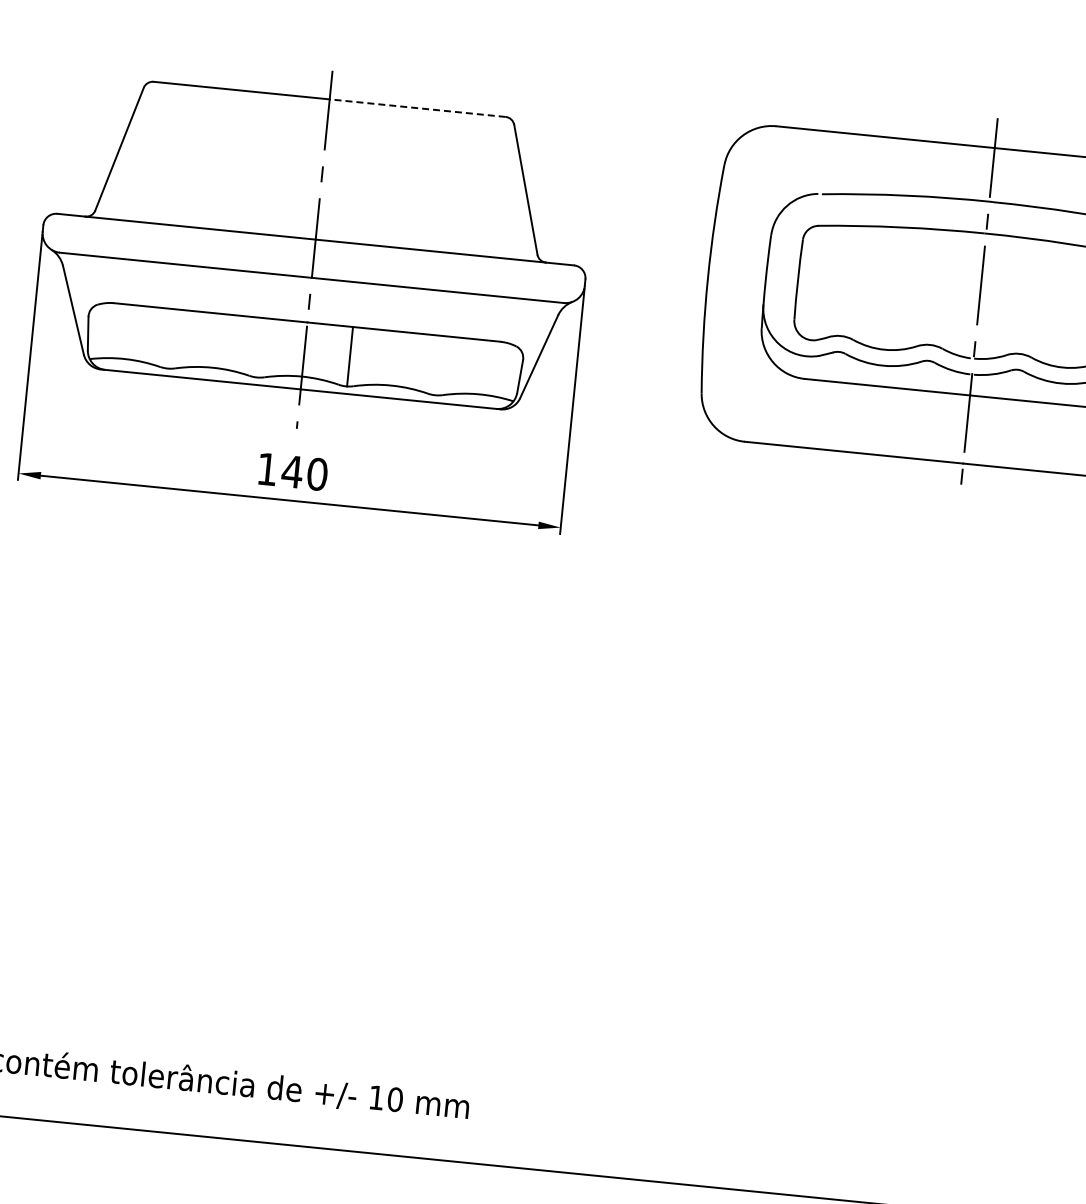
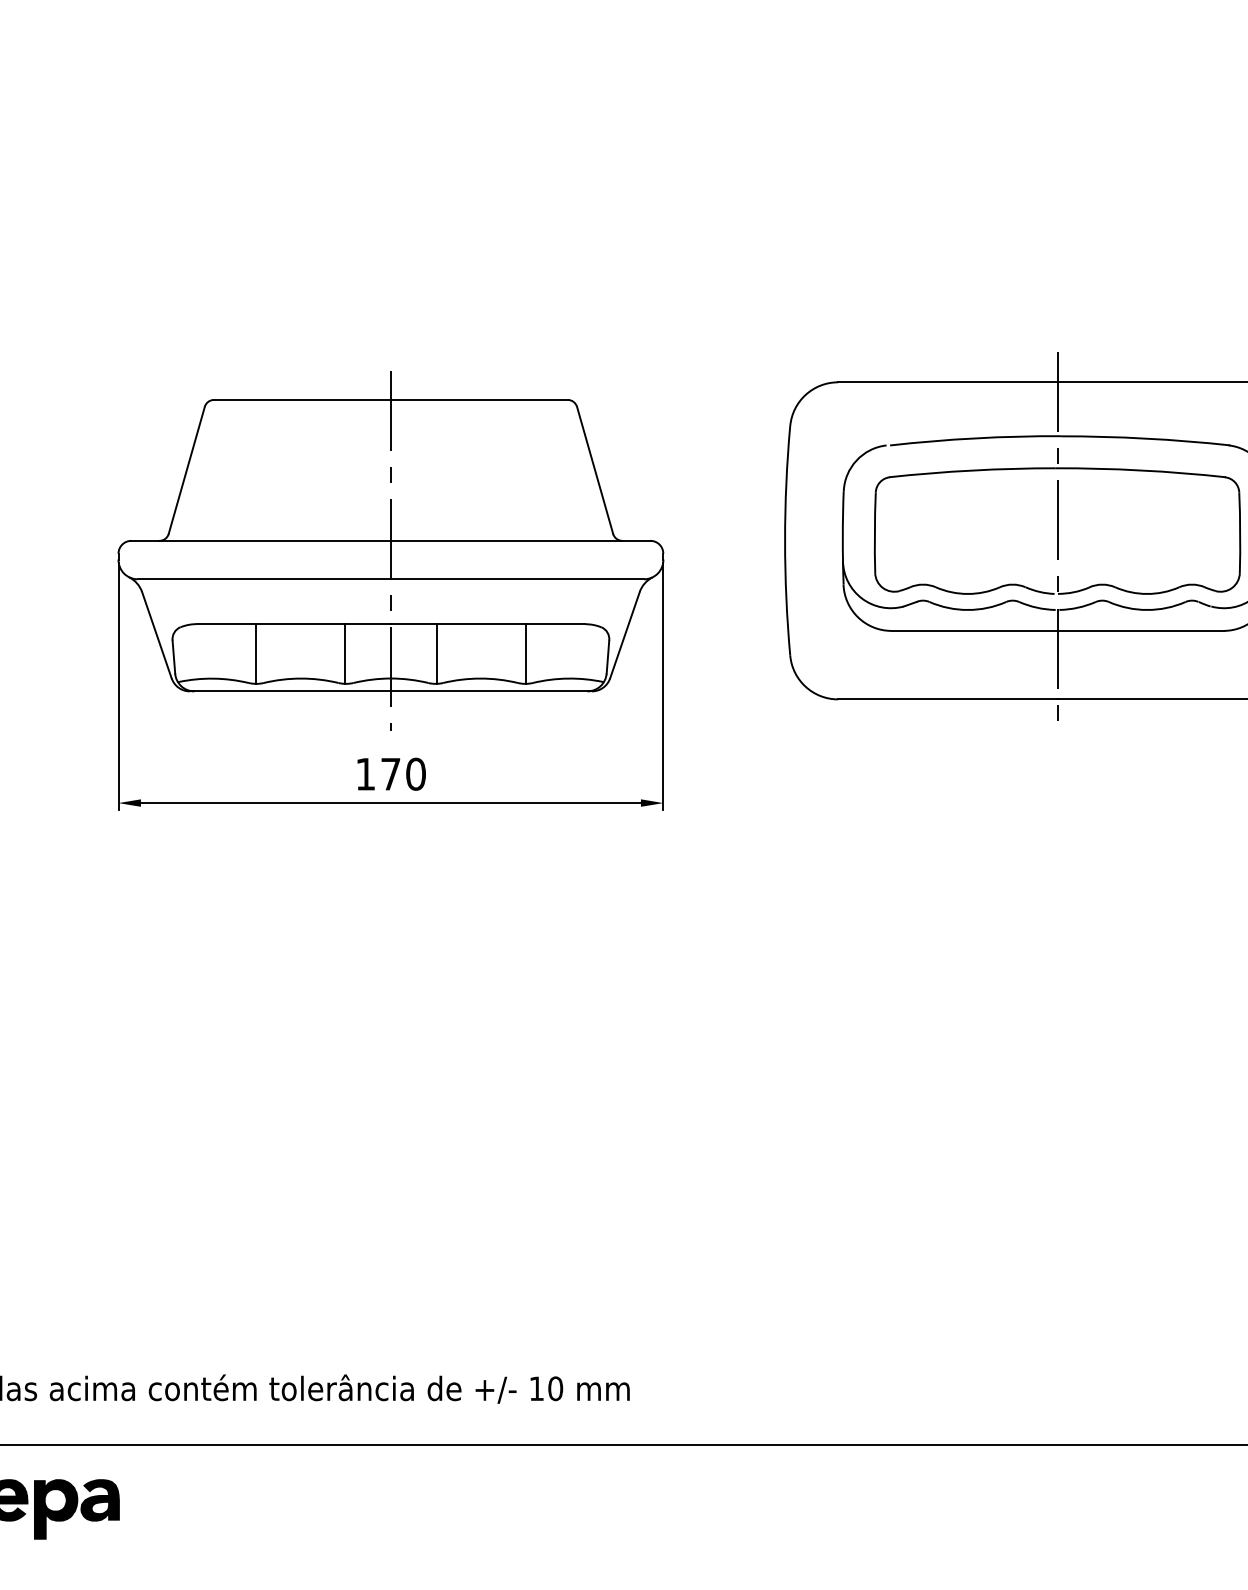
line: (416, 107) -> (478, 399), dashed -> solid
line: (169, 338) -> (255, 653), added
line: (259, 347) -> (345, 653), added
line: (438, 365) -> (525, 653), added
text: (292, 472) -> (390, 774), 140 -> 170

